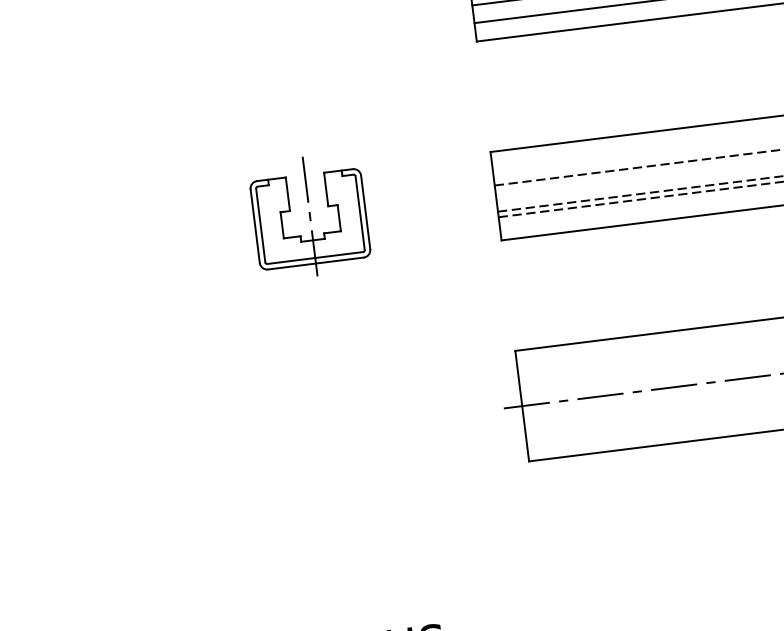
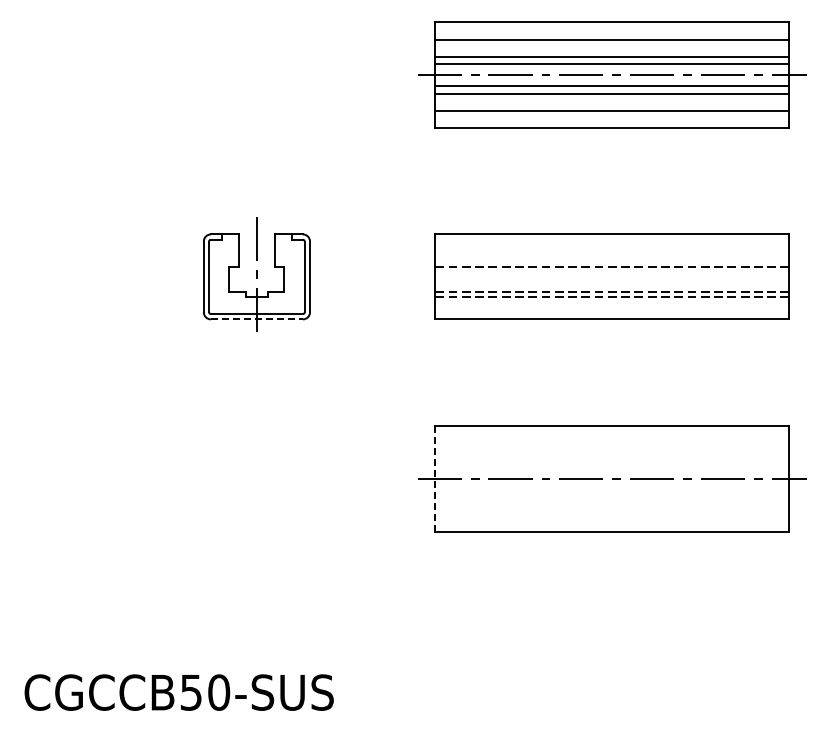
line: (316, 263) -> (257, 319), solid -> dashed
line: (522, 406) -> (435, 479), solid -> dashed

